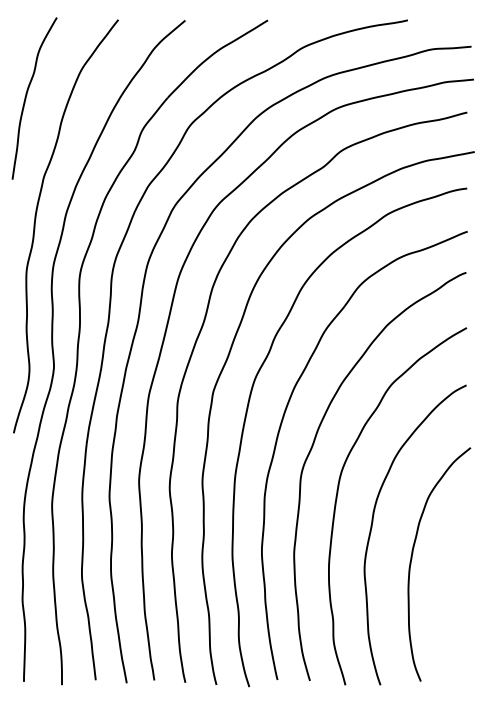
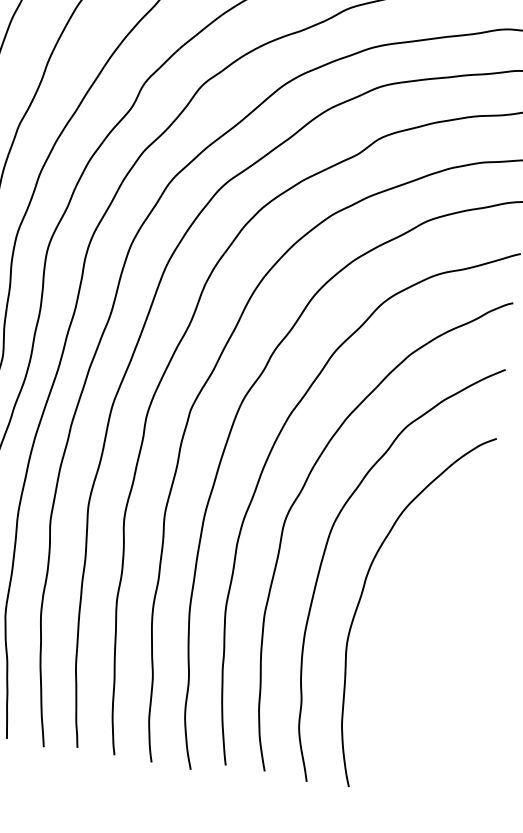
curve: (412, 559) -> (405, 640), removed

